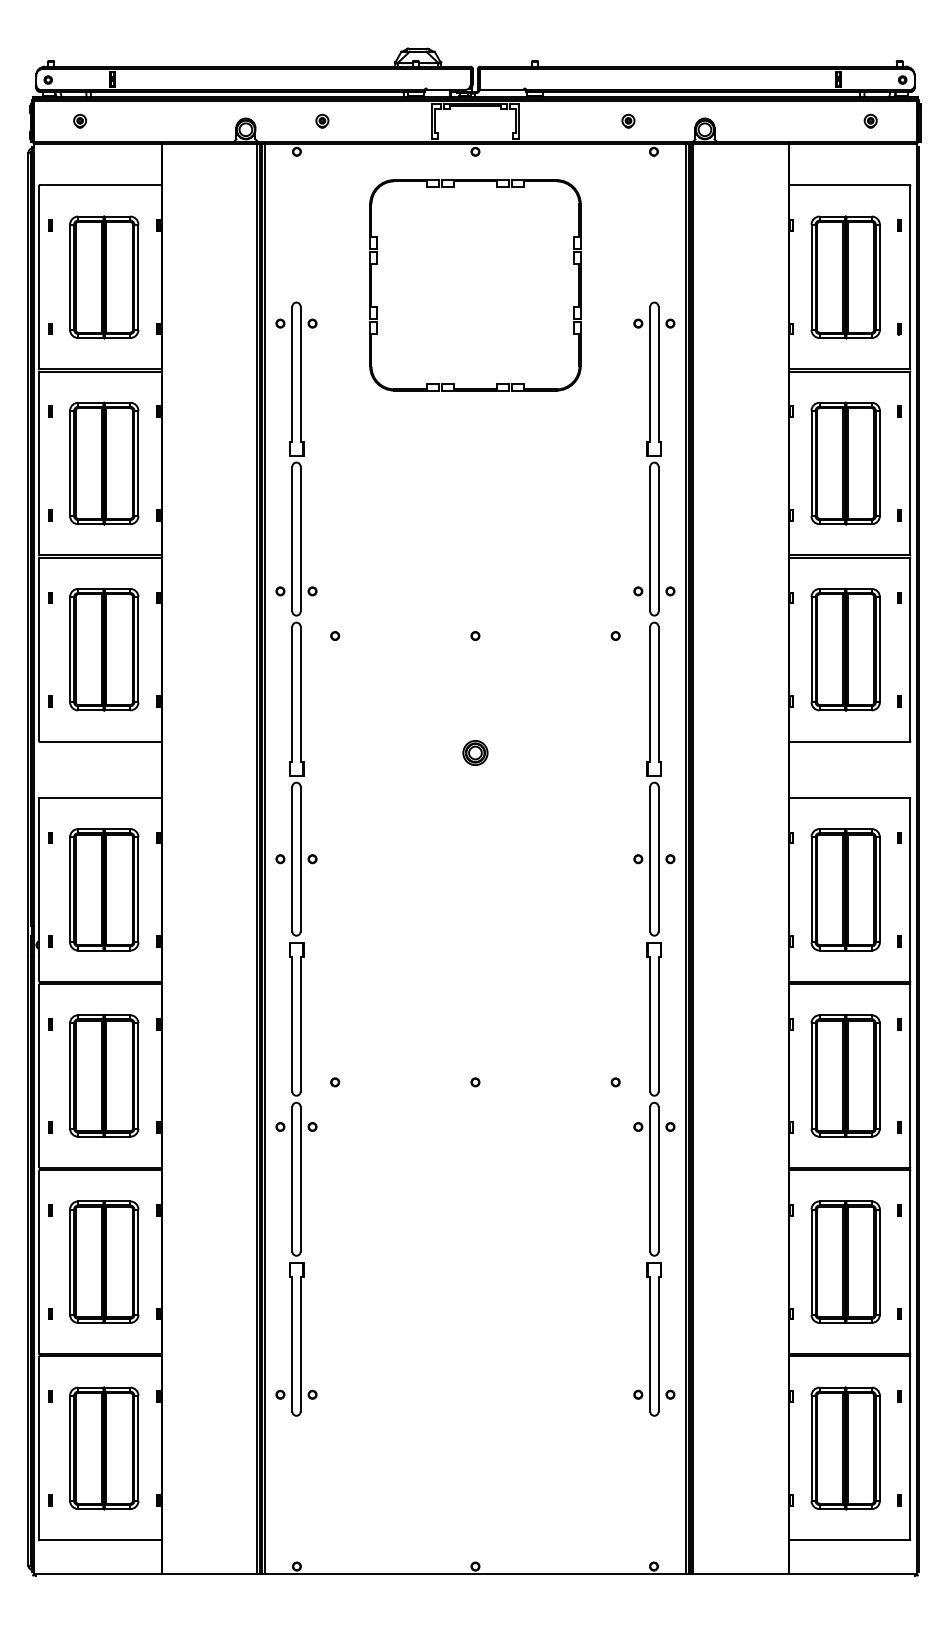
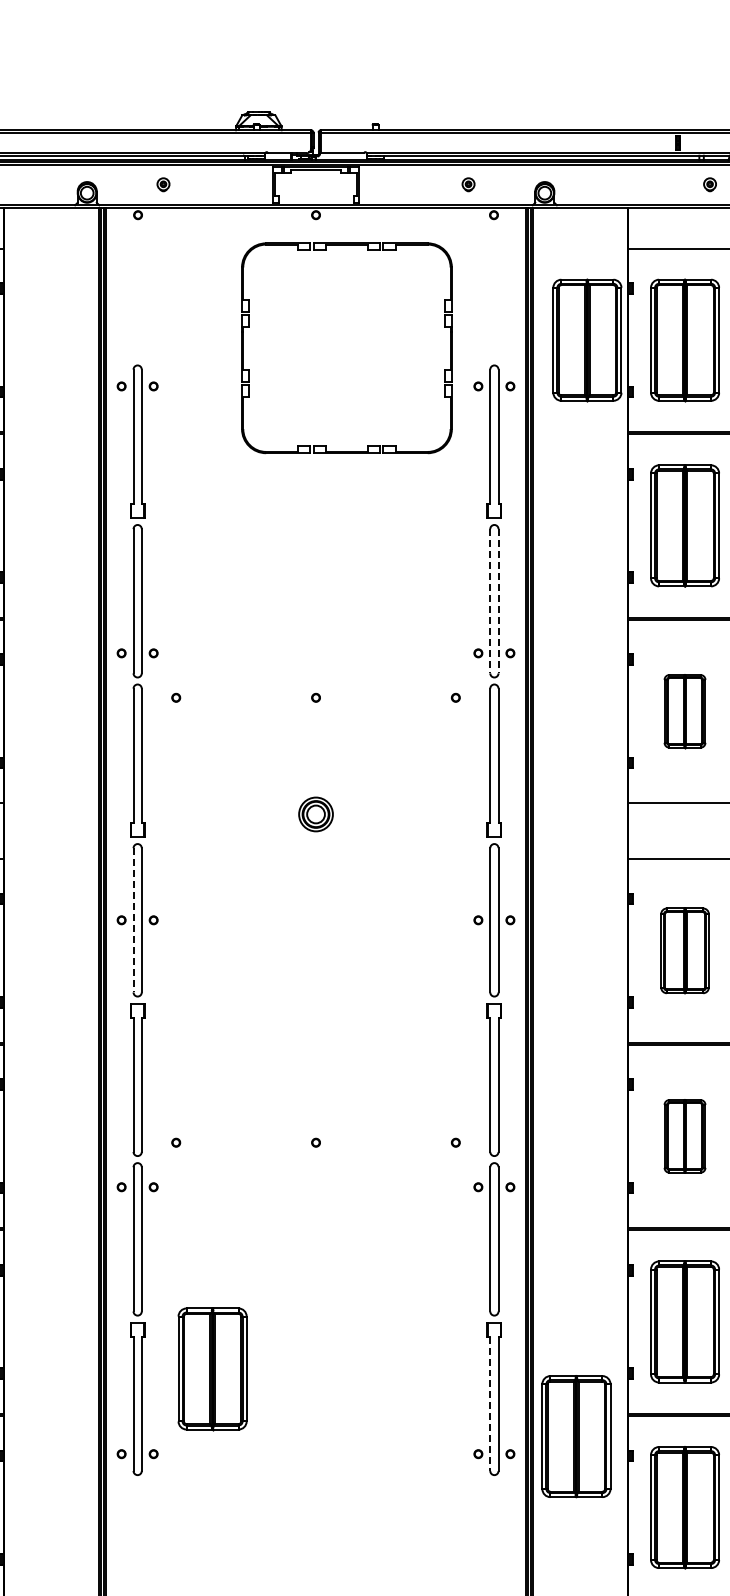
part: (454, 187) -> (326, 250), moved
part: (747, 277) -> (587, 340), added
line: (650, 539) -> (490, 601), solid -> dashed
line: (658, 539) -> (498, 601), solid -> dashed
part: (845, 649) -> (684, 711), size x0.6
part: (475, 752) -> (316, 813), size x1.4
line: (292, 859) -> (133, 920), solid -> dashed
part: (845, 889) -> (684, 950), size x0.7
part: (845, 1075) -> (684, 1135), size x0.6
part: (371, 1309) -> (212, 1369), added
line: (650, 1344) -> (490, 1404), solid -> dashed
part: (736, 1376) -> (576, 1435), added

